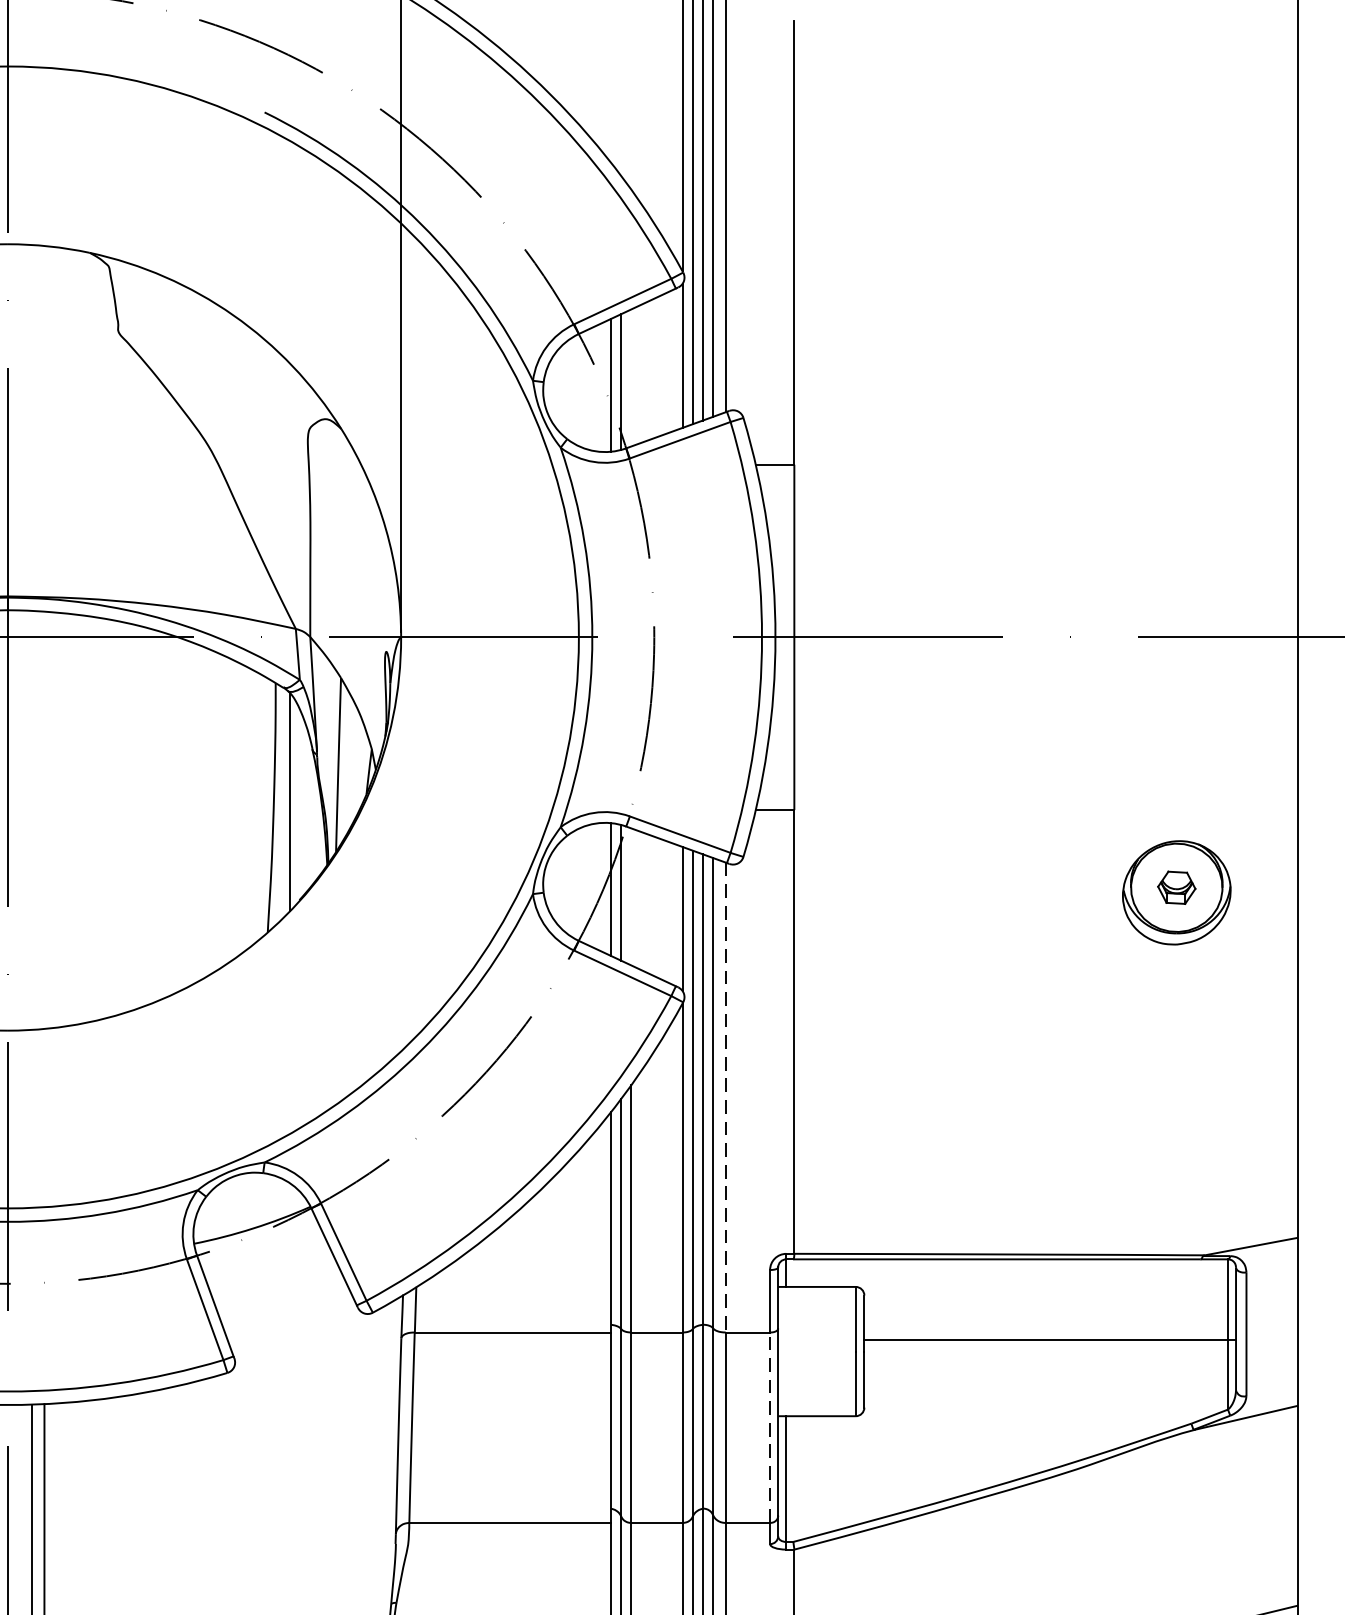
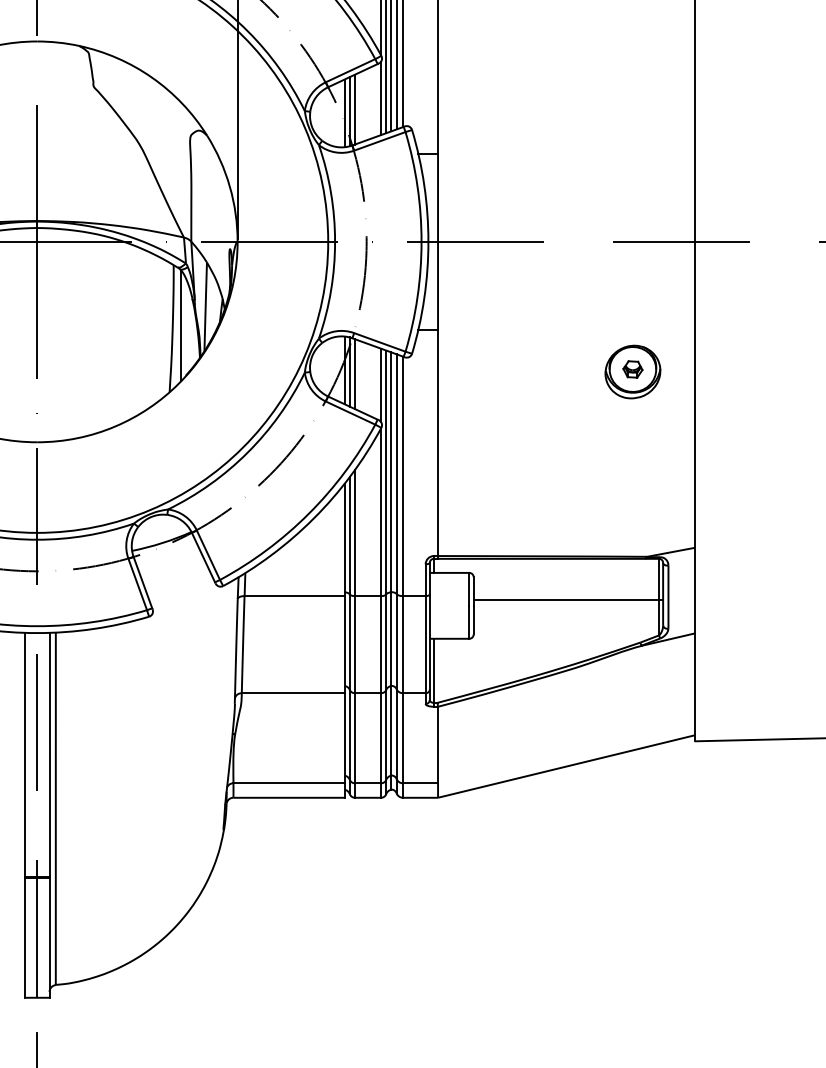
line: (630, 377) -> (354, 109), added
line: (630, 897) -> (354, 374), added
line: (726, 1097) -> (403, 476), dashed -> solid
line: (769, 1427) -> (425, 644), dashed -> solid

